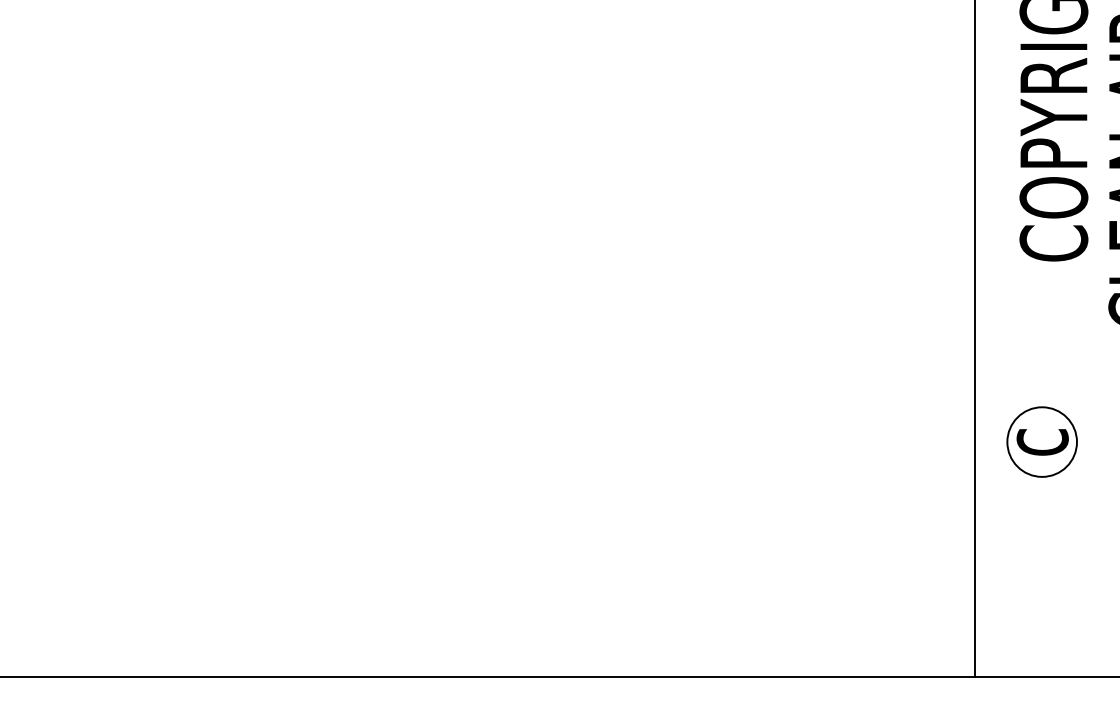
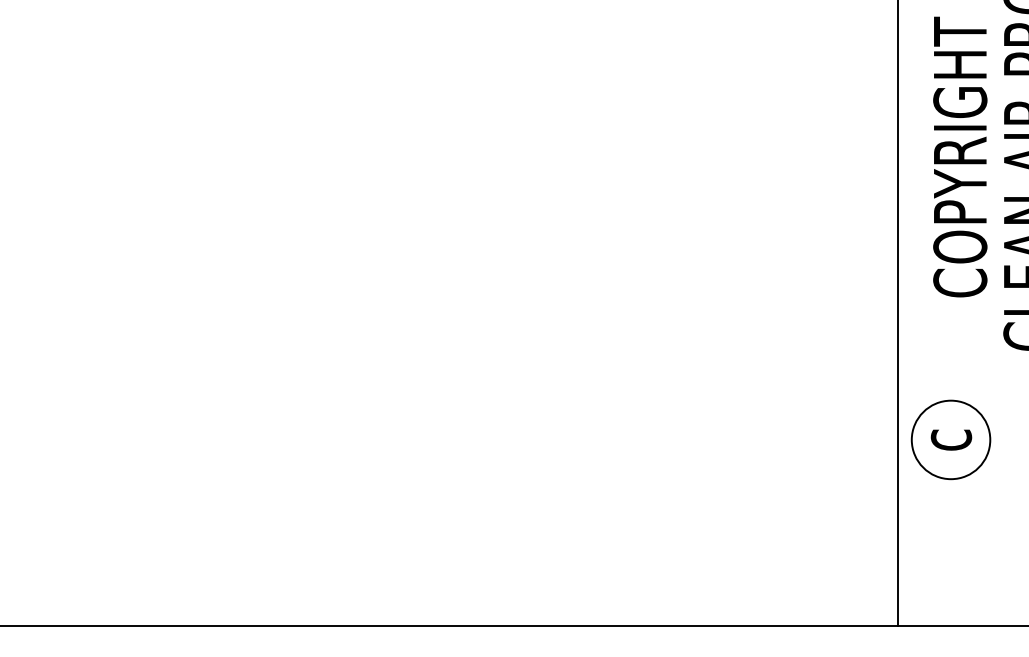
circle: (1041, 441) -> (950, 439), size x1.43

